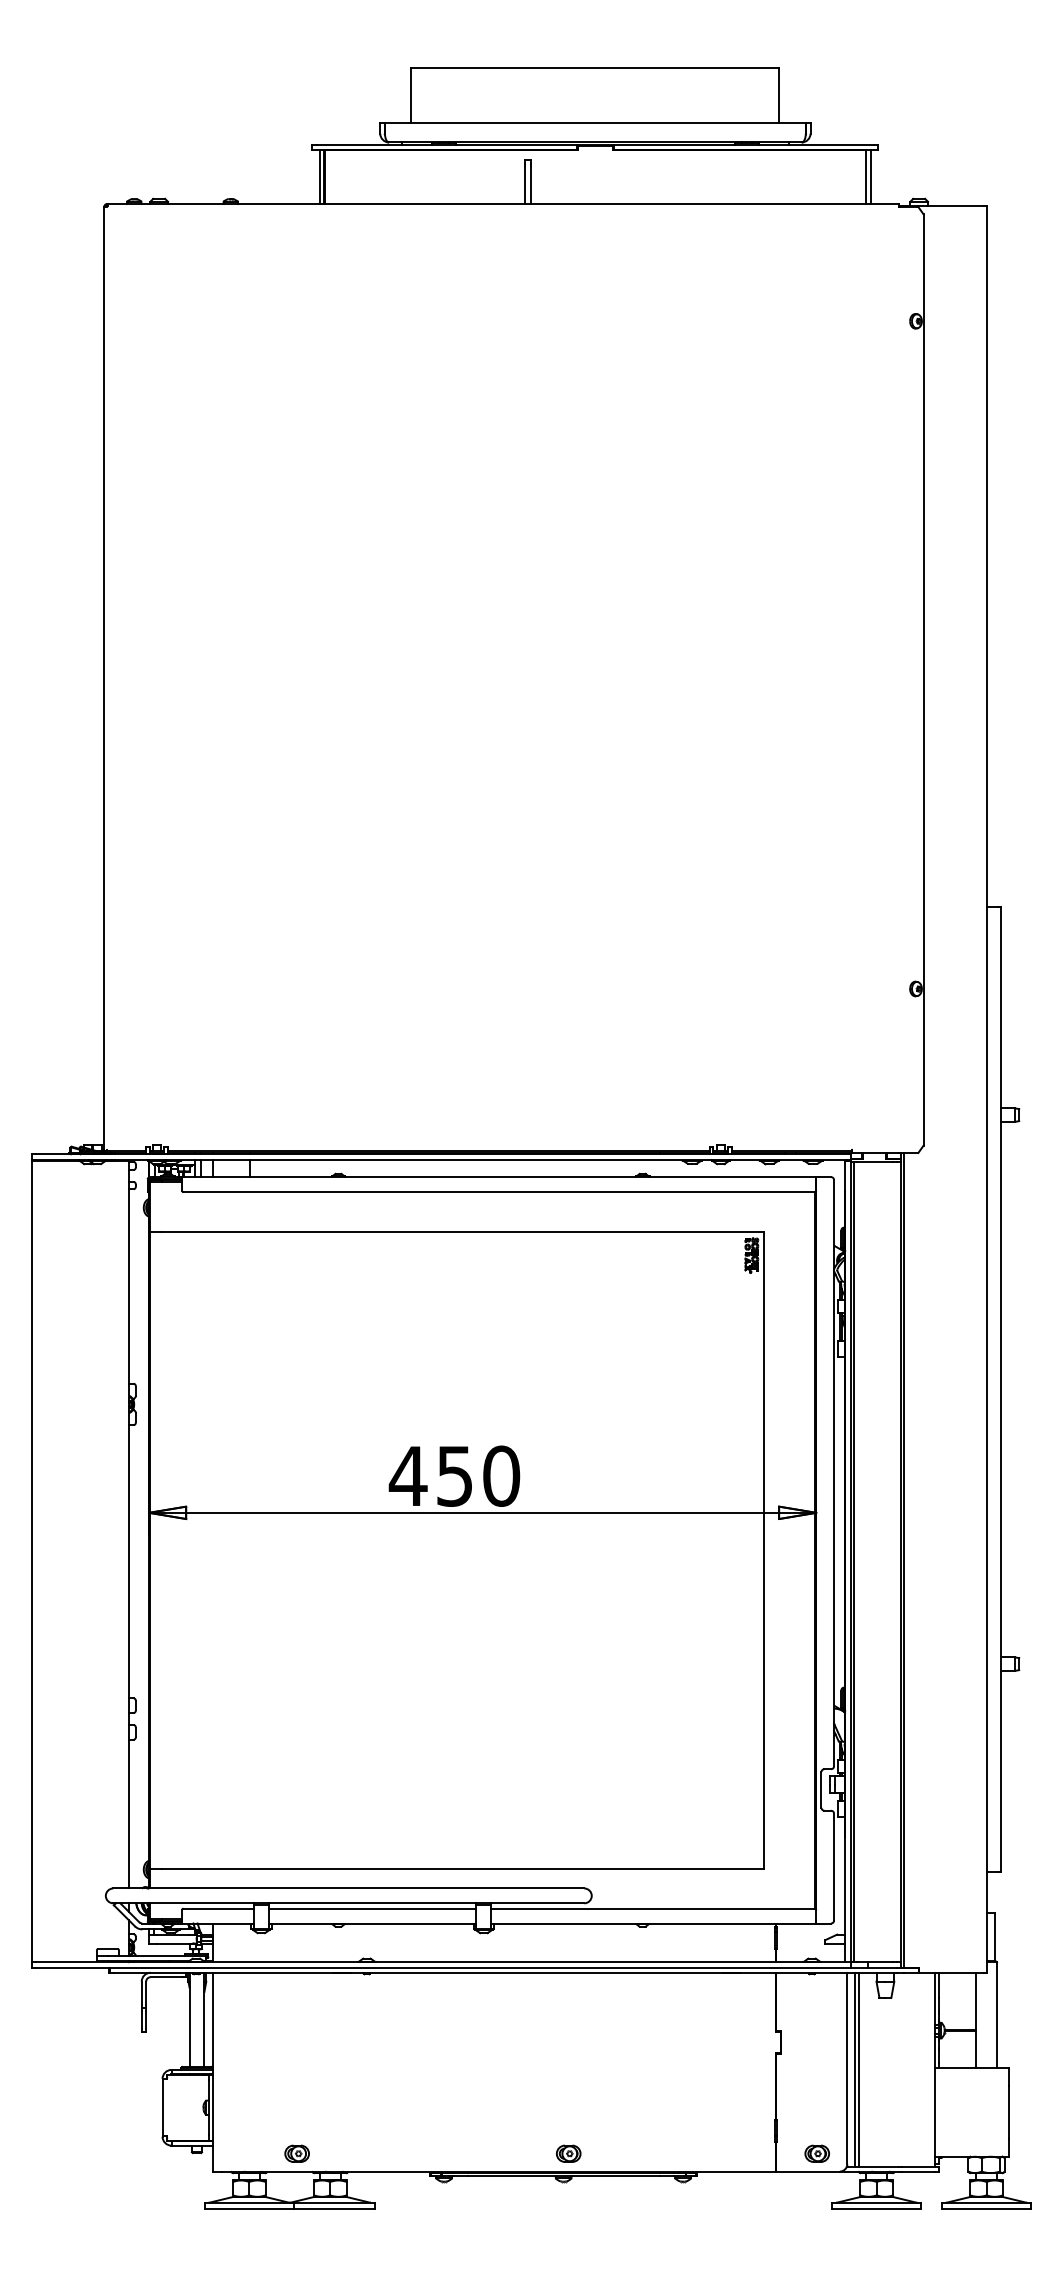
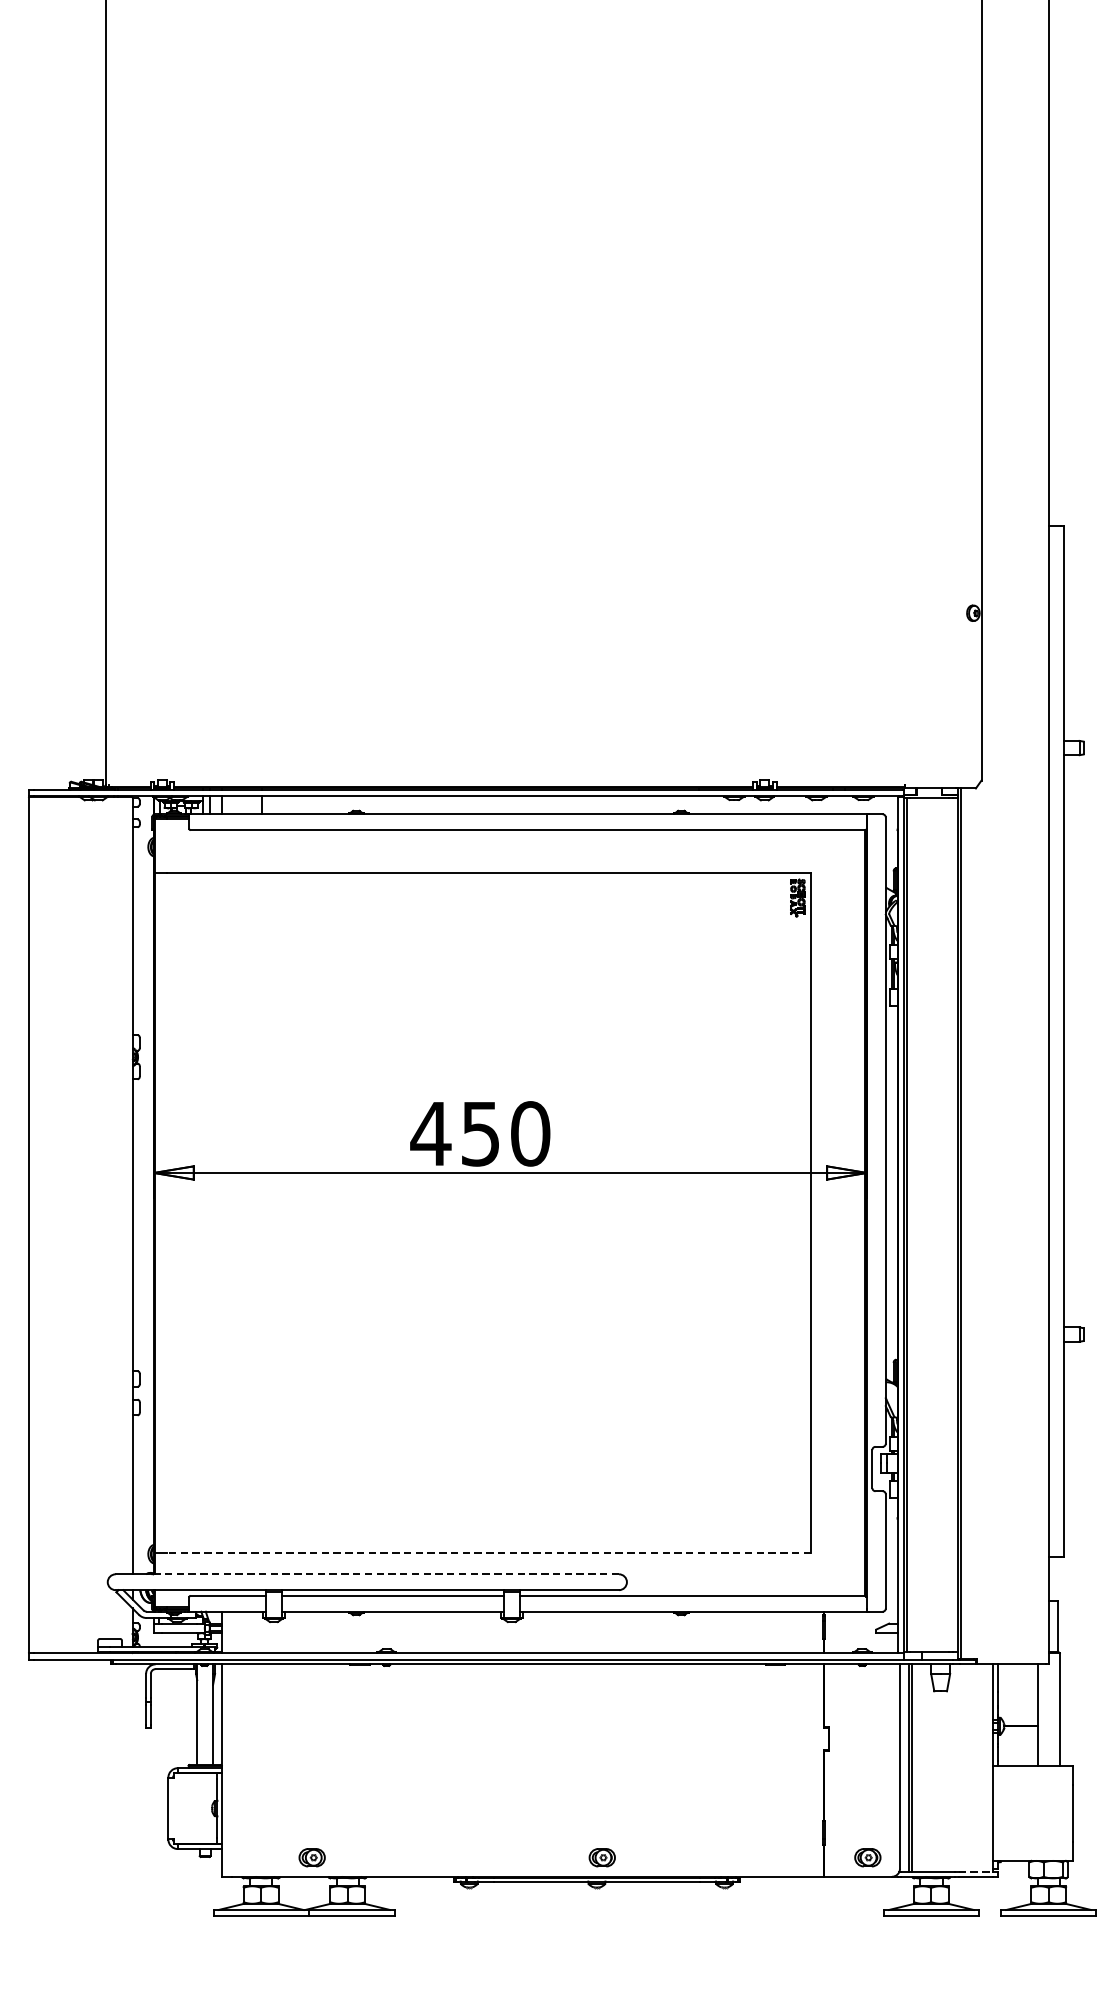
line: (462, 1868) -> (488, 1552), solid -> dashed
line: (366, 1888) -> (386, 1574), solid -> dashed
line: (918, 2167) -> (976, 1872), solid -> dashed

